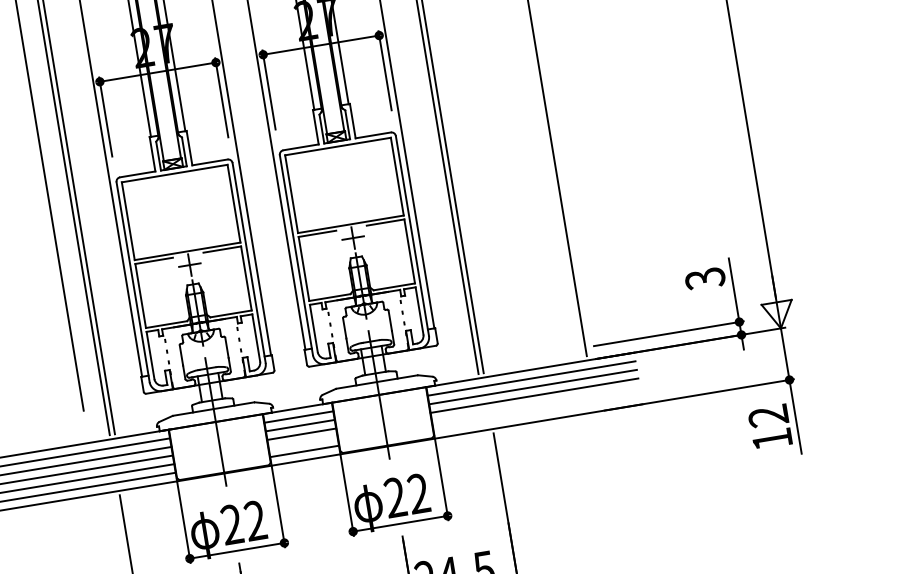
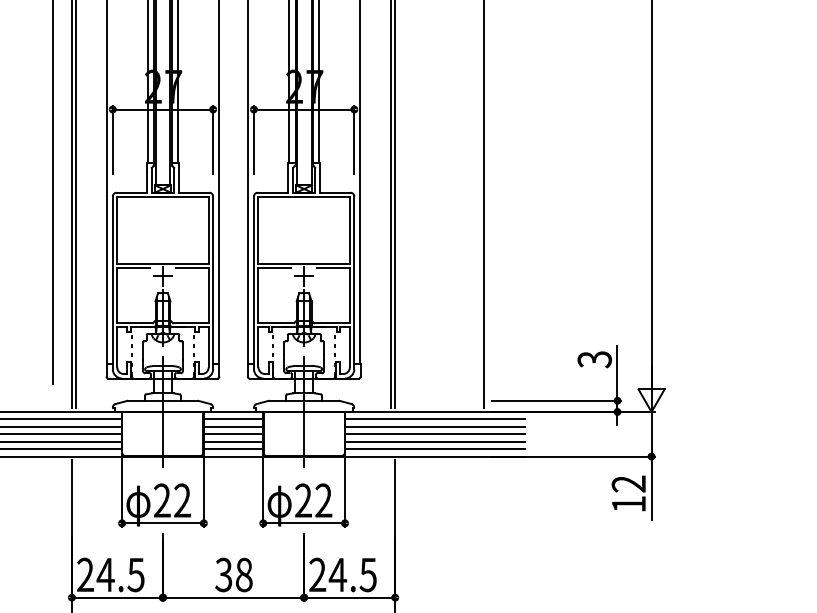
line: (535, 404) -> (434, 441), added
line: (537, 413) -> (434, 449), added
line: (303, 442) -> (233, 441), added

